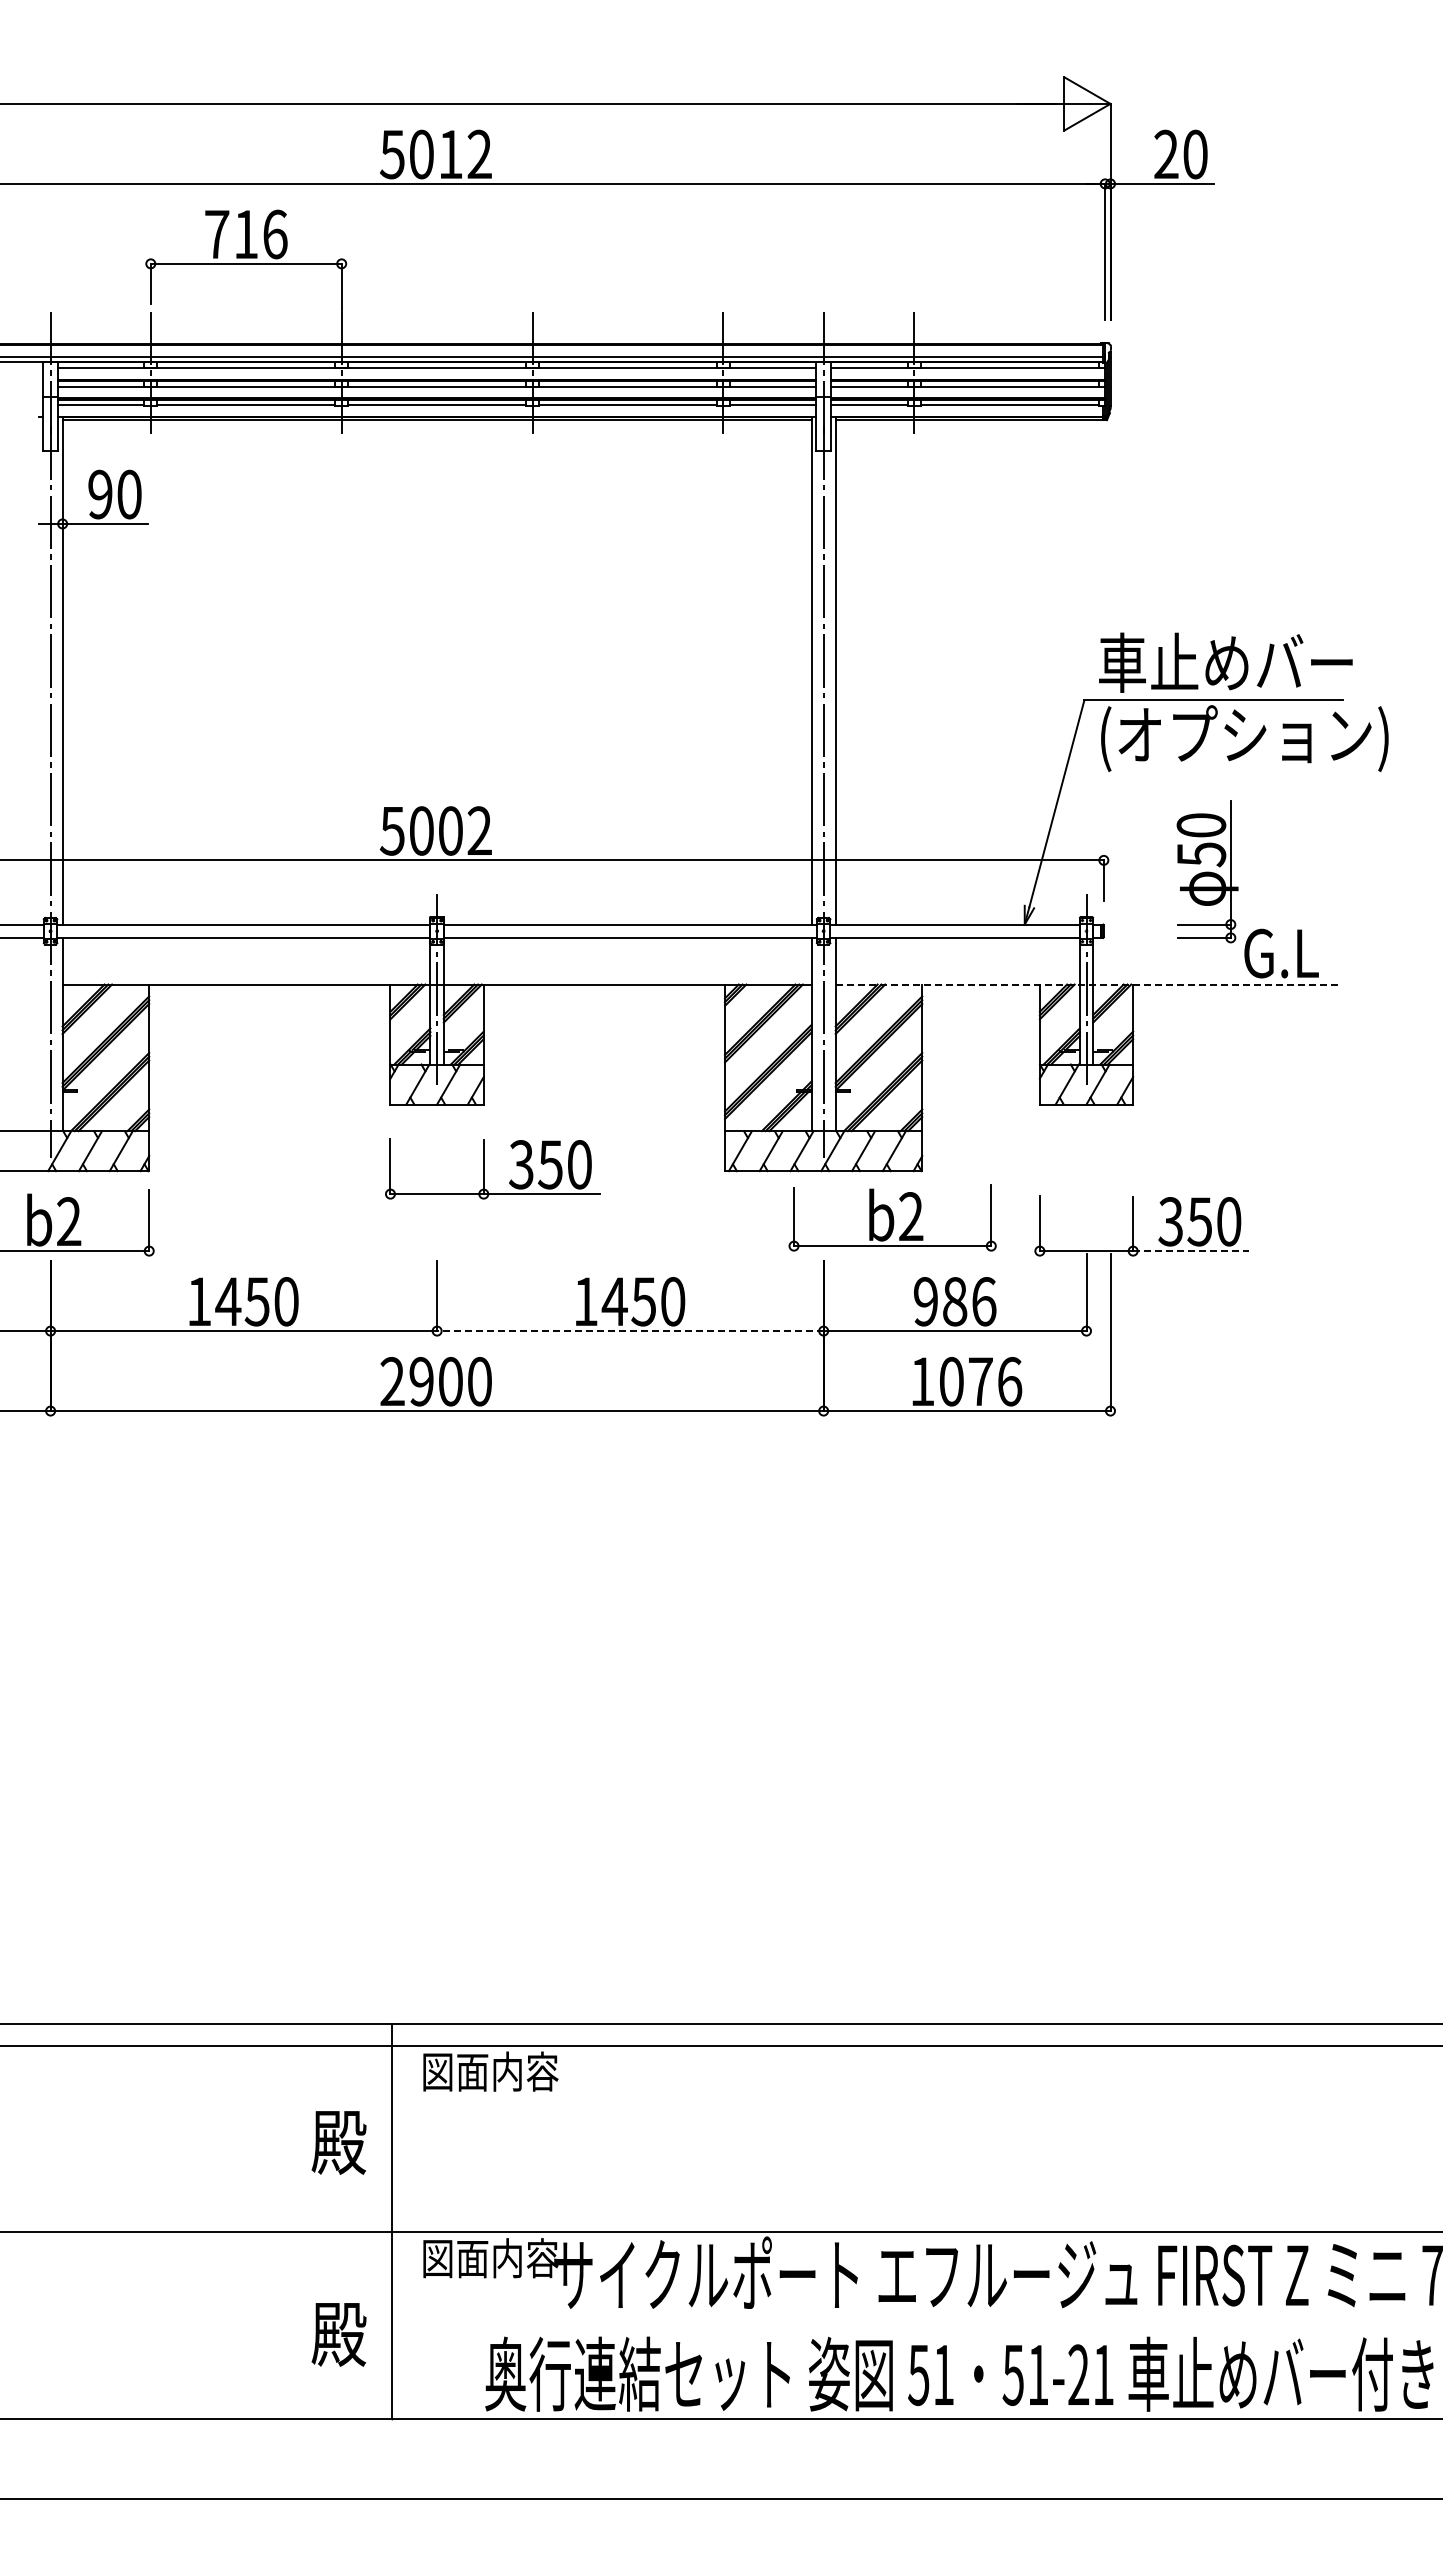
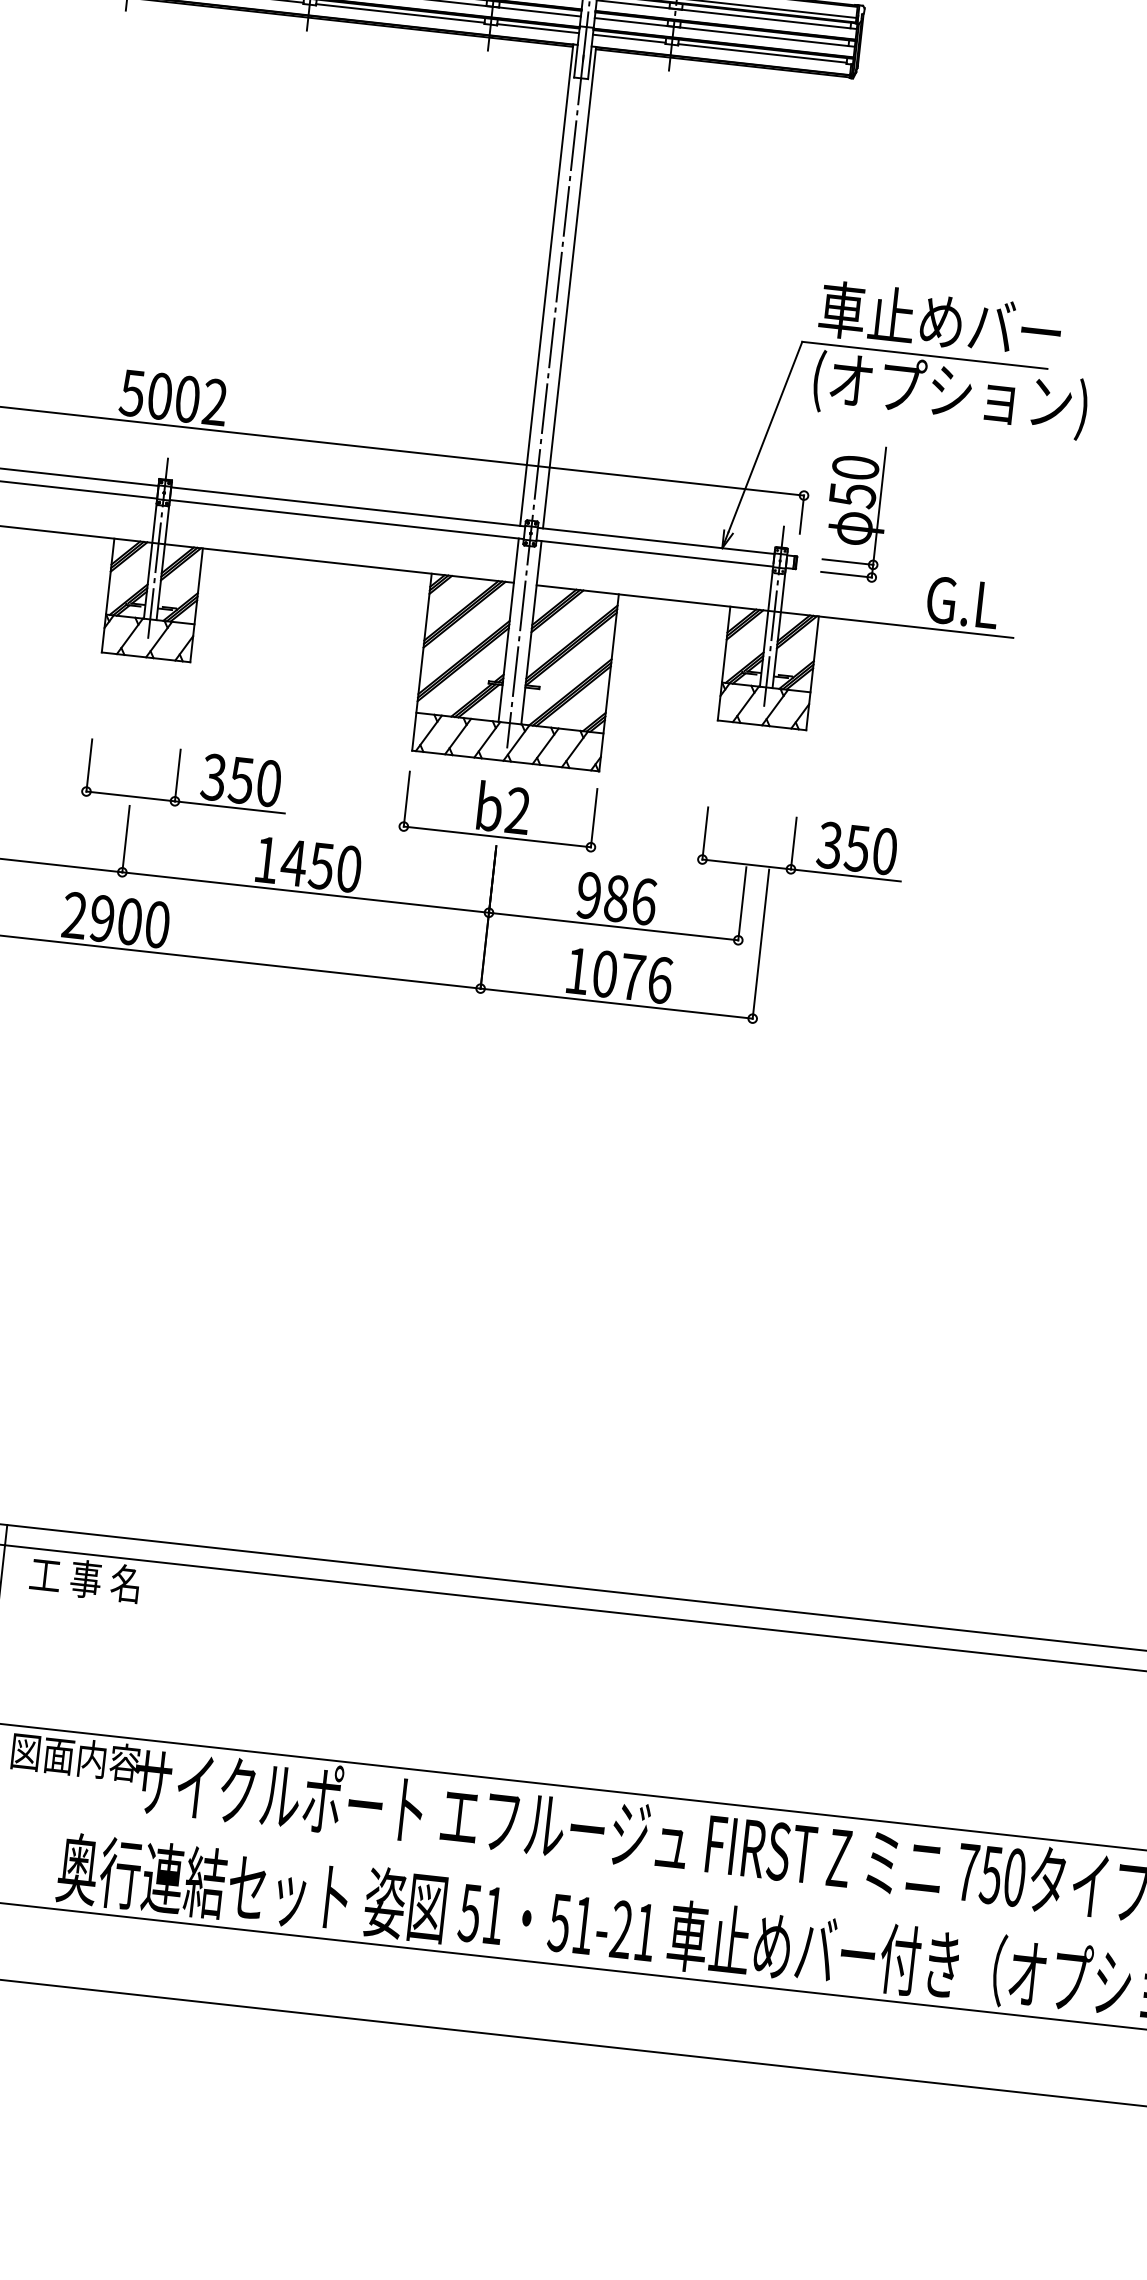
part: (1207, 871) -> (856, 512), moved
line: (1087, 984) -> (775, 611), dashed -> solid
part: (484, 1168) -> (178, 777), moved
part: (892, 1217) -> (500, 809), moved
line: (1191, 1251) -> (846, 875), dashed -> solid
line: (629, 1331) -> (304, 892), dashed -> solid
text: (490, 2071) -> (95, 1580), 図面内容 -> 工 事 名

